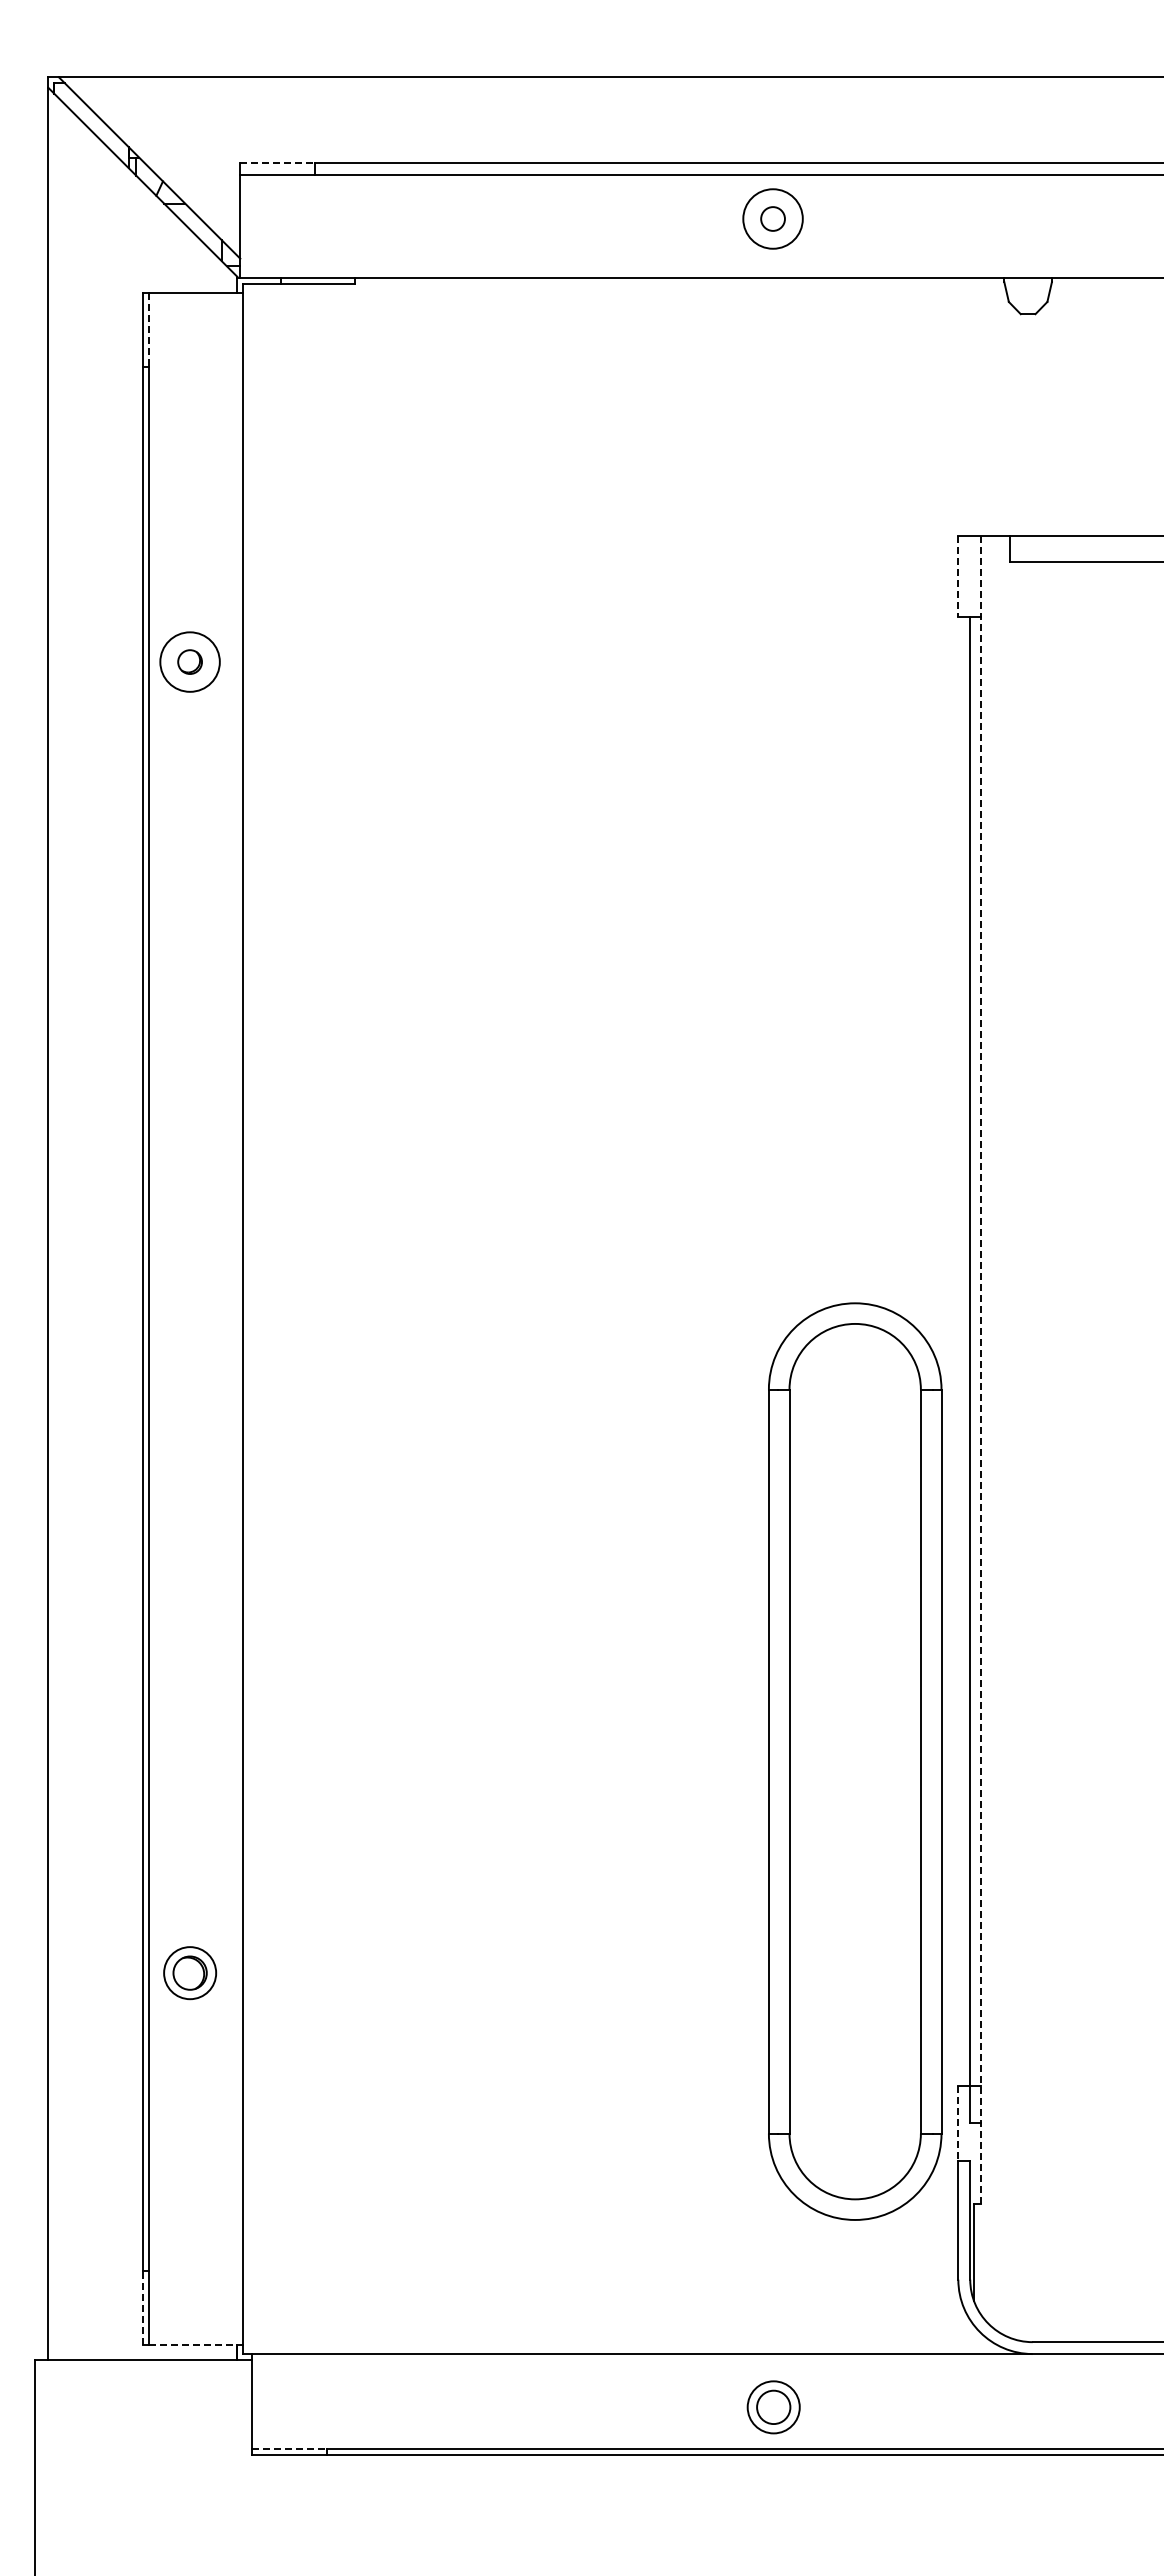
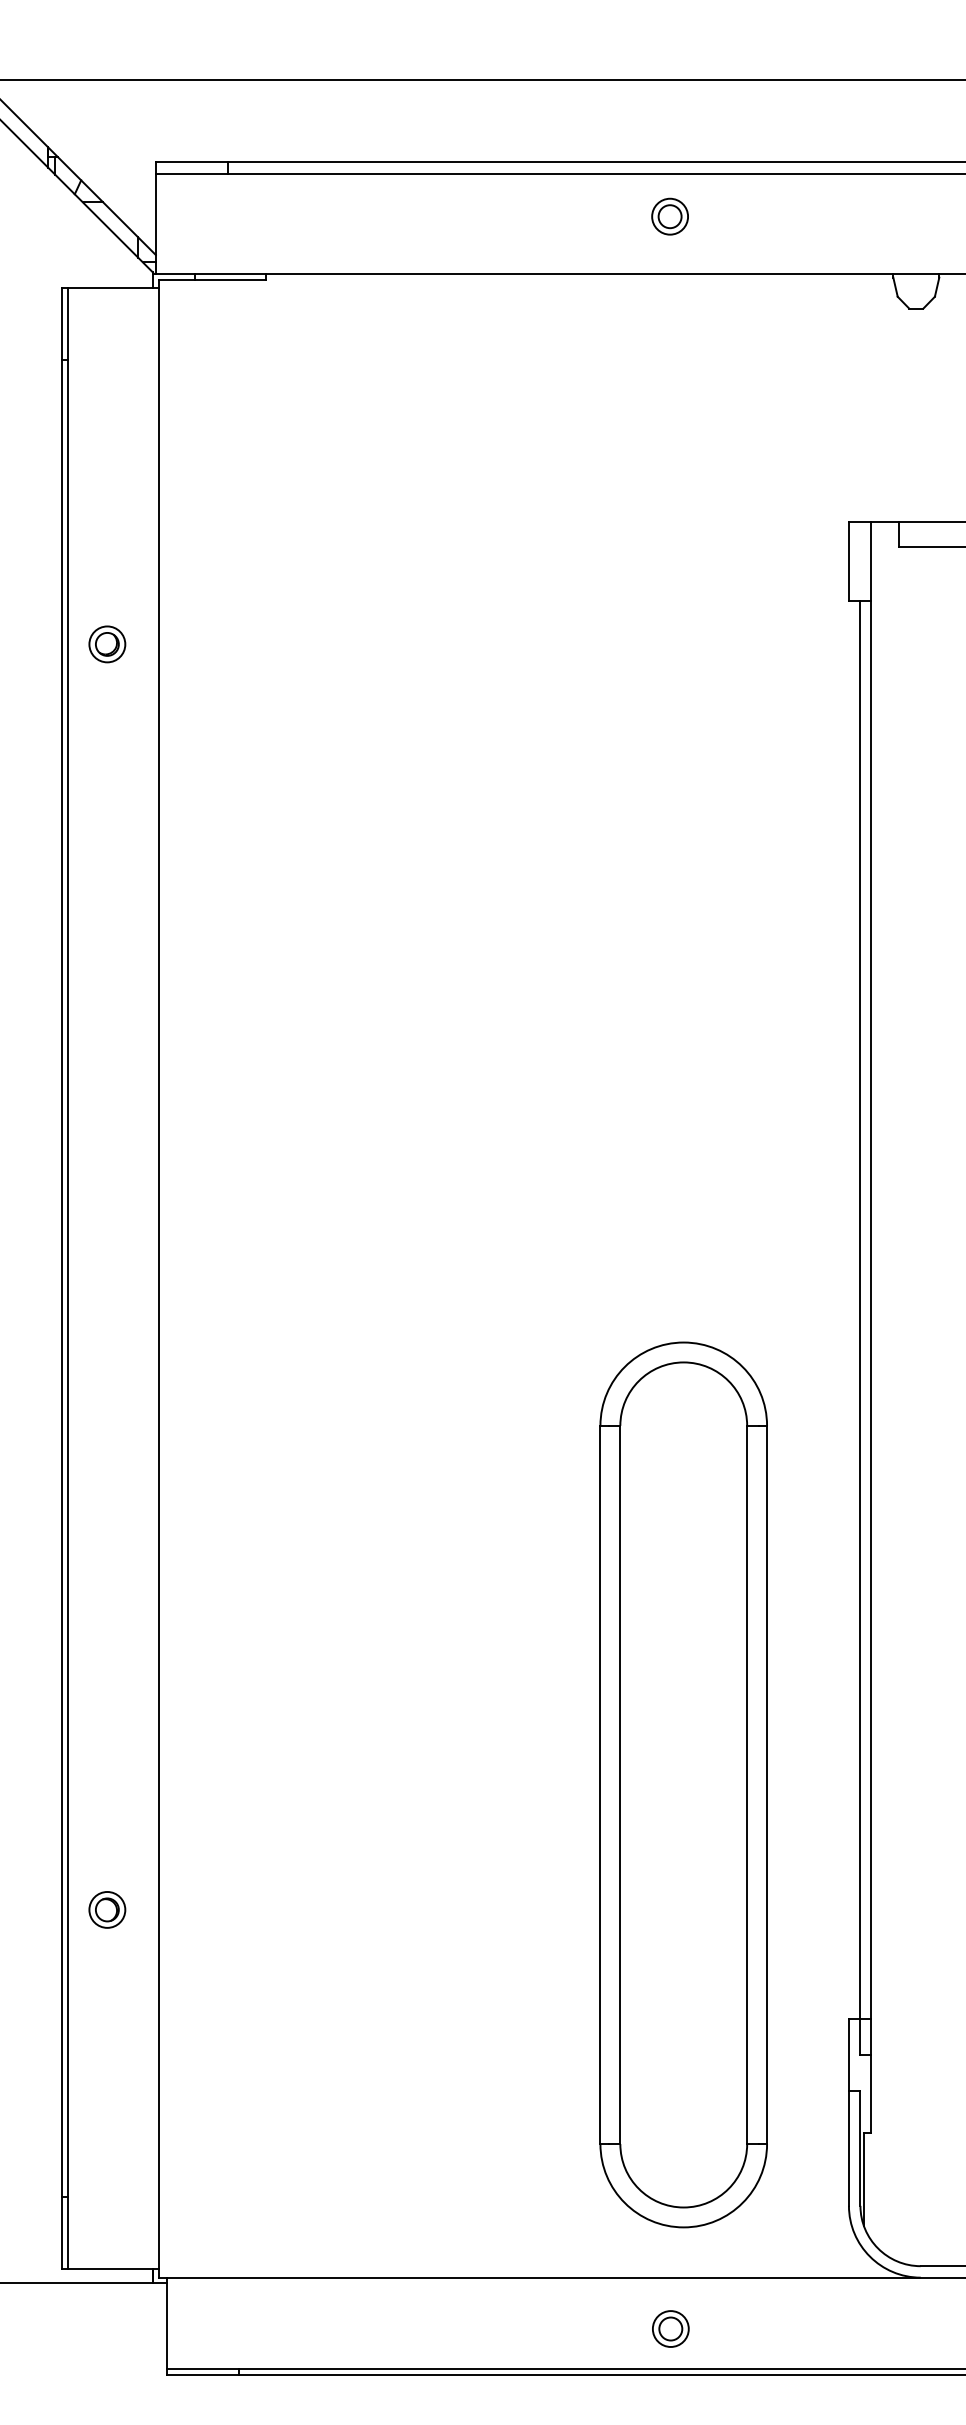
line: (278, 162) -> (192, 162), dashed -> solid
circle: (772, 218) -> (669, 216), size x0.62
line: (148, 330) -> (67, 324), dashed -> solid
line: (958, 576) -> (849, 561), dashed -> solid
circle: (189, 661) -> (106, 643), size x0.62
line: (981, 1370) -> (871, 1328), dashed -> solid
part: (855, 1761) -> (684, 1784), moved
part: (189, 1972) -> (106, 1909), size x0.71
line: (958, 2123) -> (849, 2055), dashed -> solid
line: (142, 2307) -> (61, 2232), dashed -> solid
line: (196, 2345) -> (113, 2269), dashed -> solid
part: (773, 2406) -> (670, 2328), size x0.71
line: (289, 2448) -> (203, 2368), dashed -> solid

